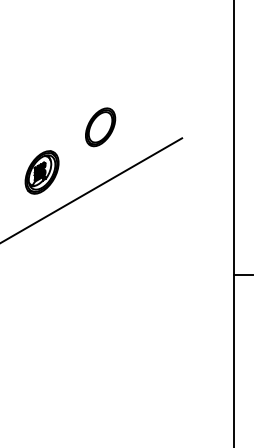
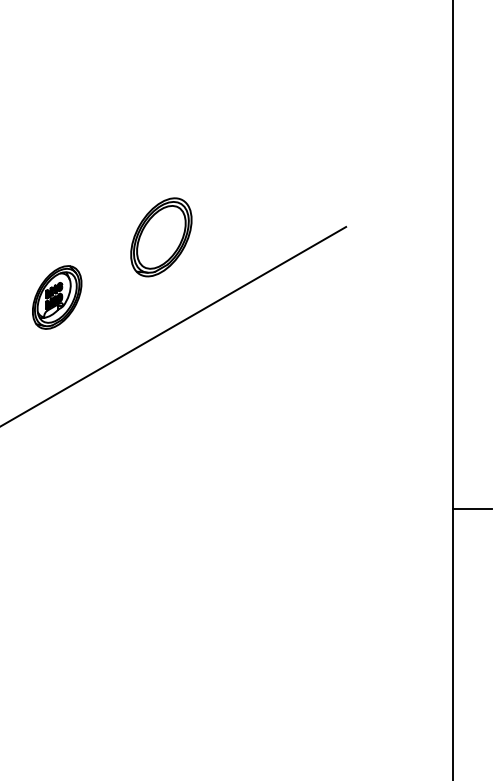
part: (100, 127) -> (161, 237), moved
part: (41, 172) -> (56, 297), size x0.71

